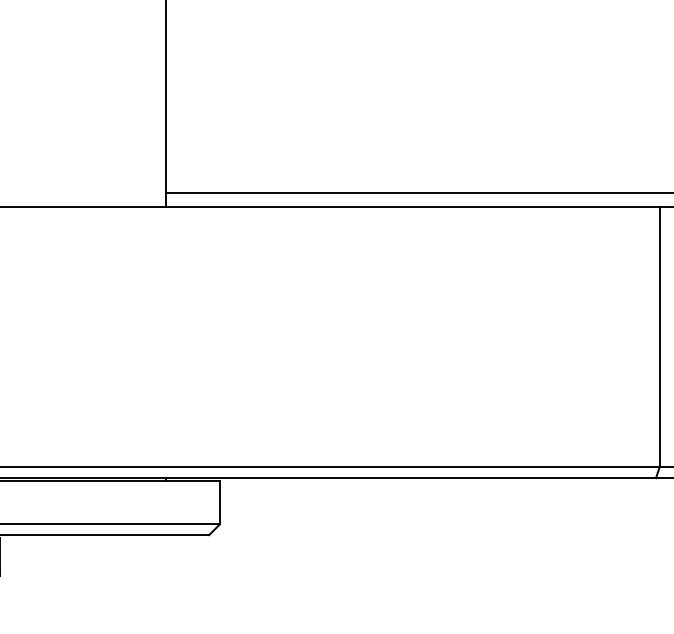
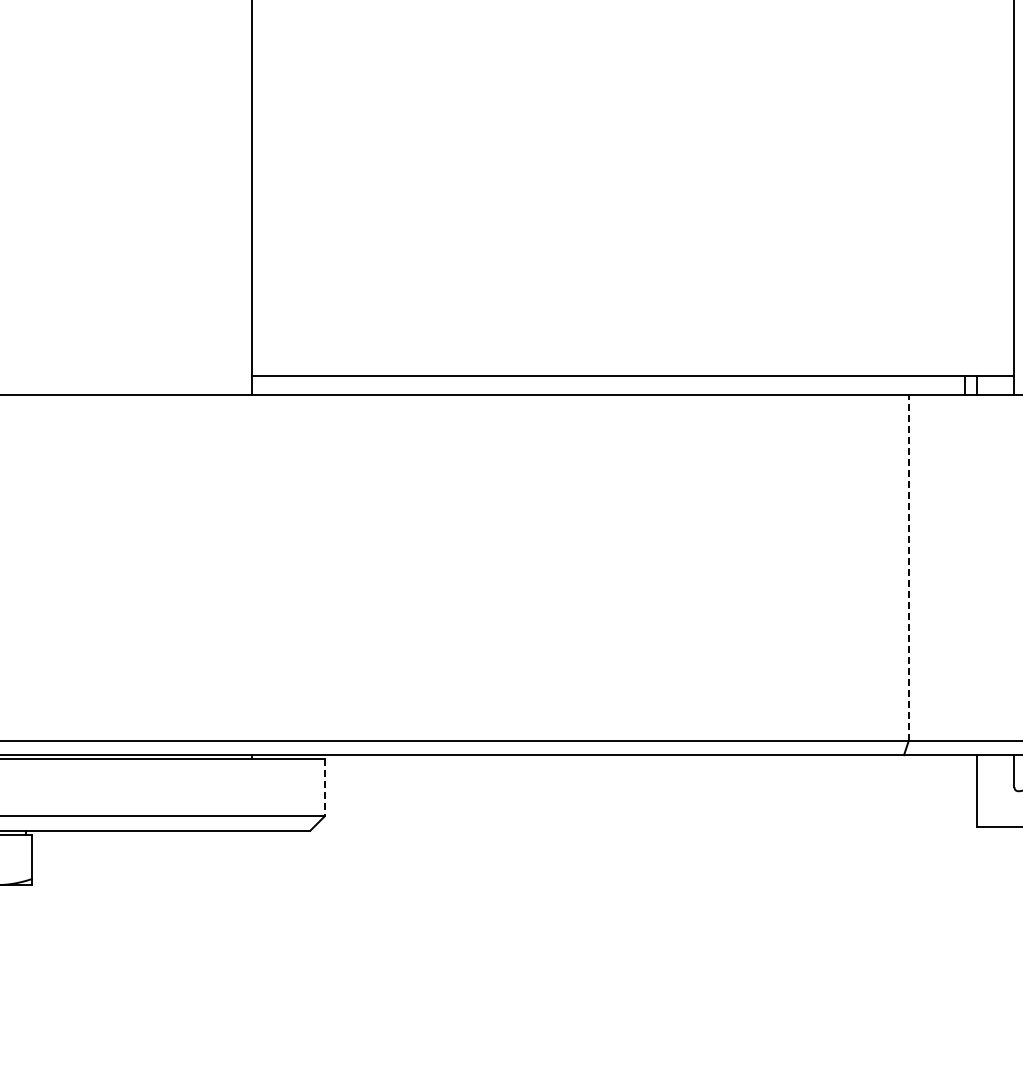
line: (659, 336) -> (908, 567), solid -> dashed
line: (219, 502) -> (324, 787), solid -> dashed

